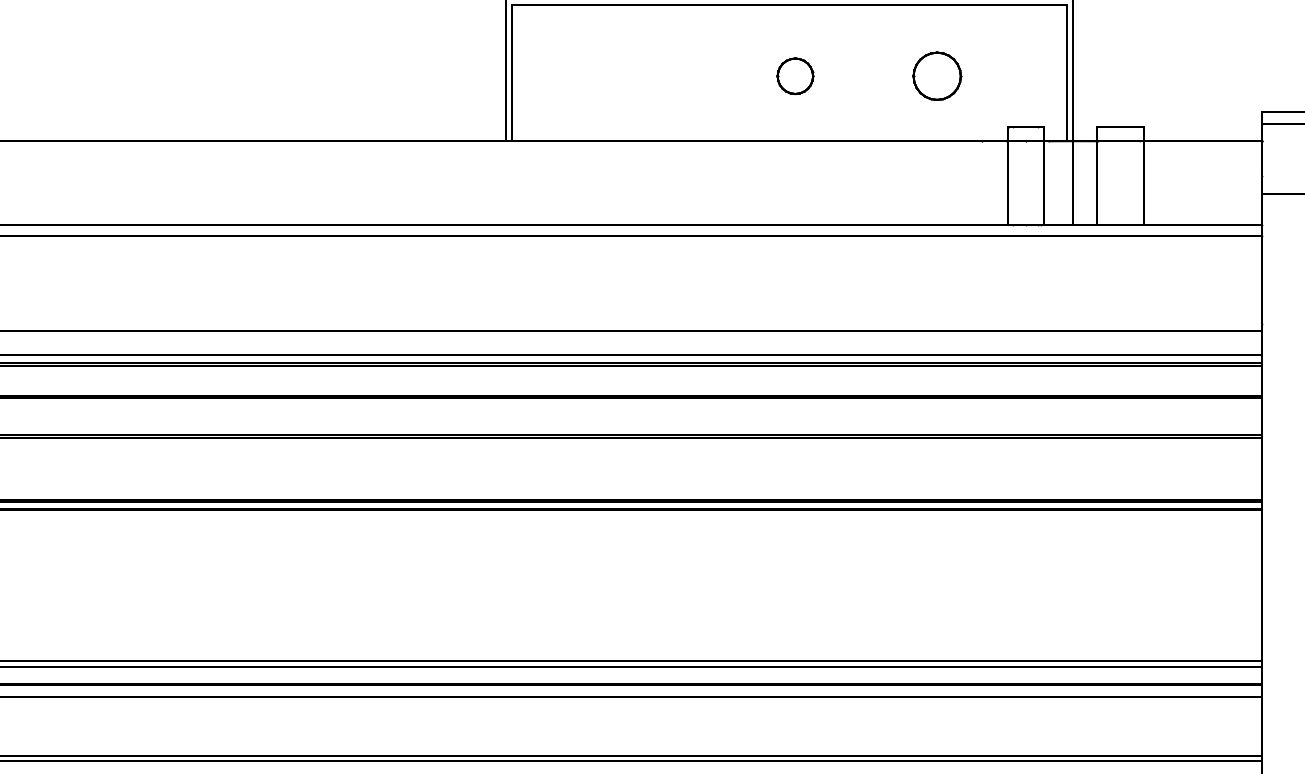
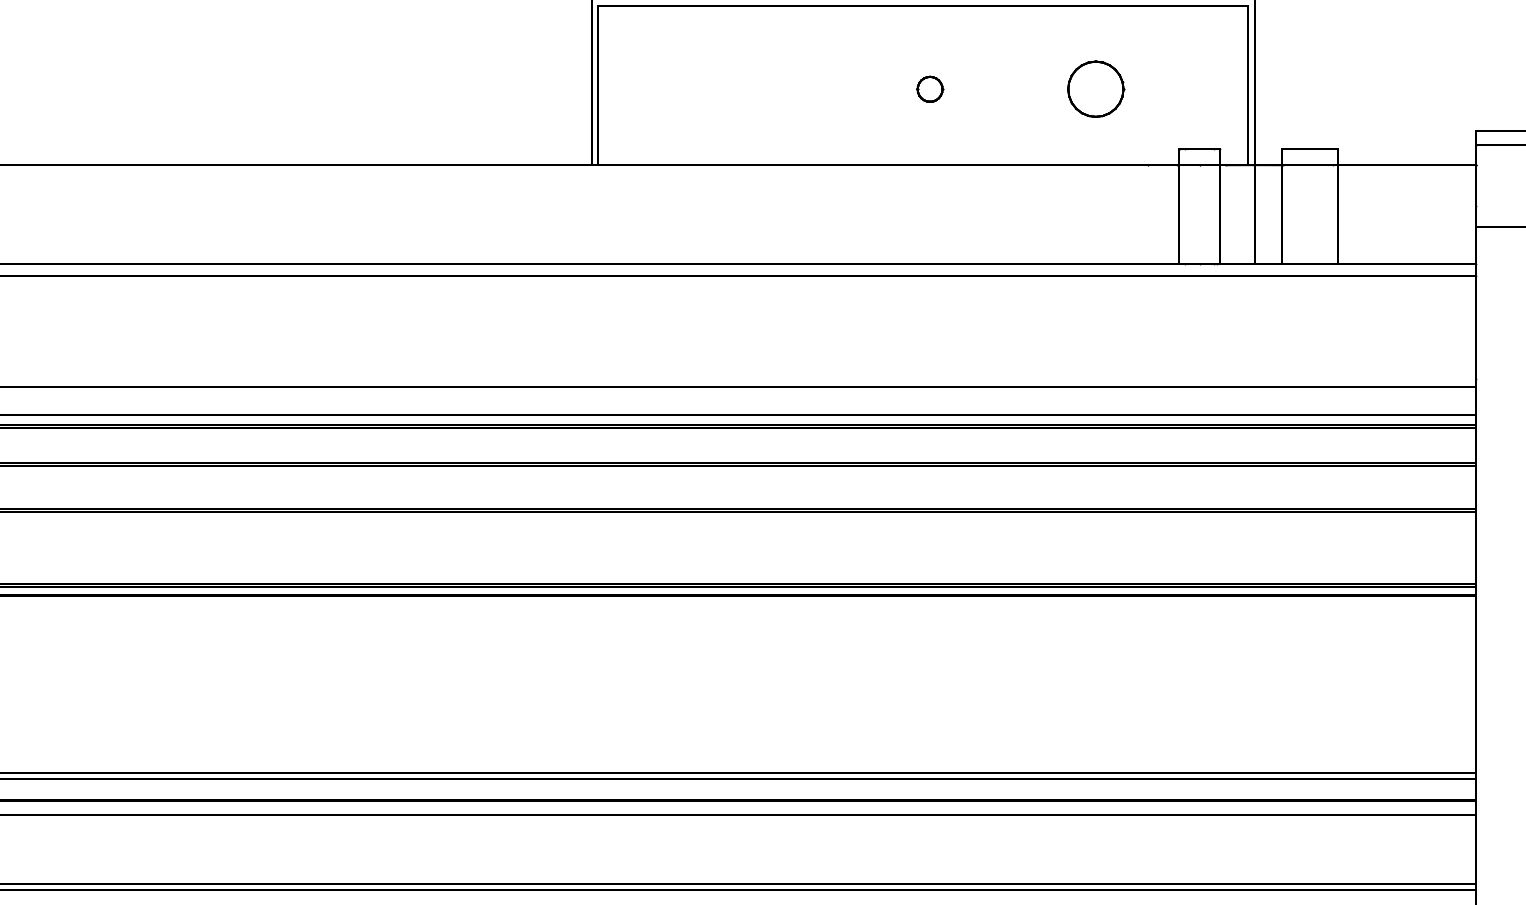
part: (795, 76) -> (930, 89), size x0.6

